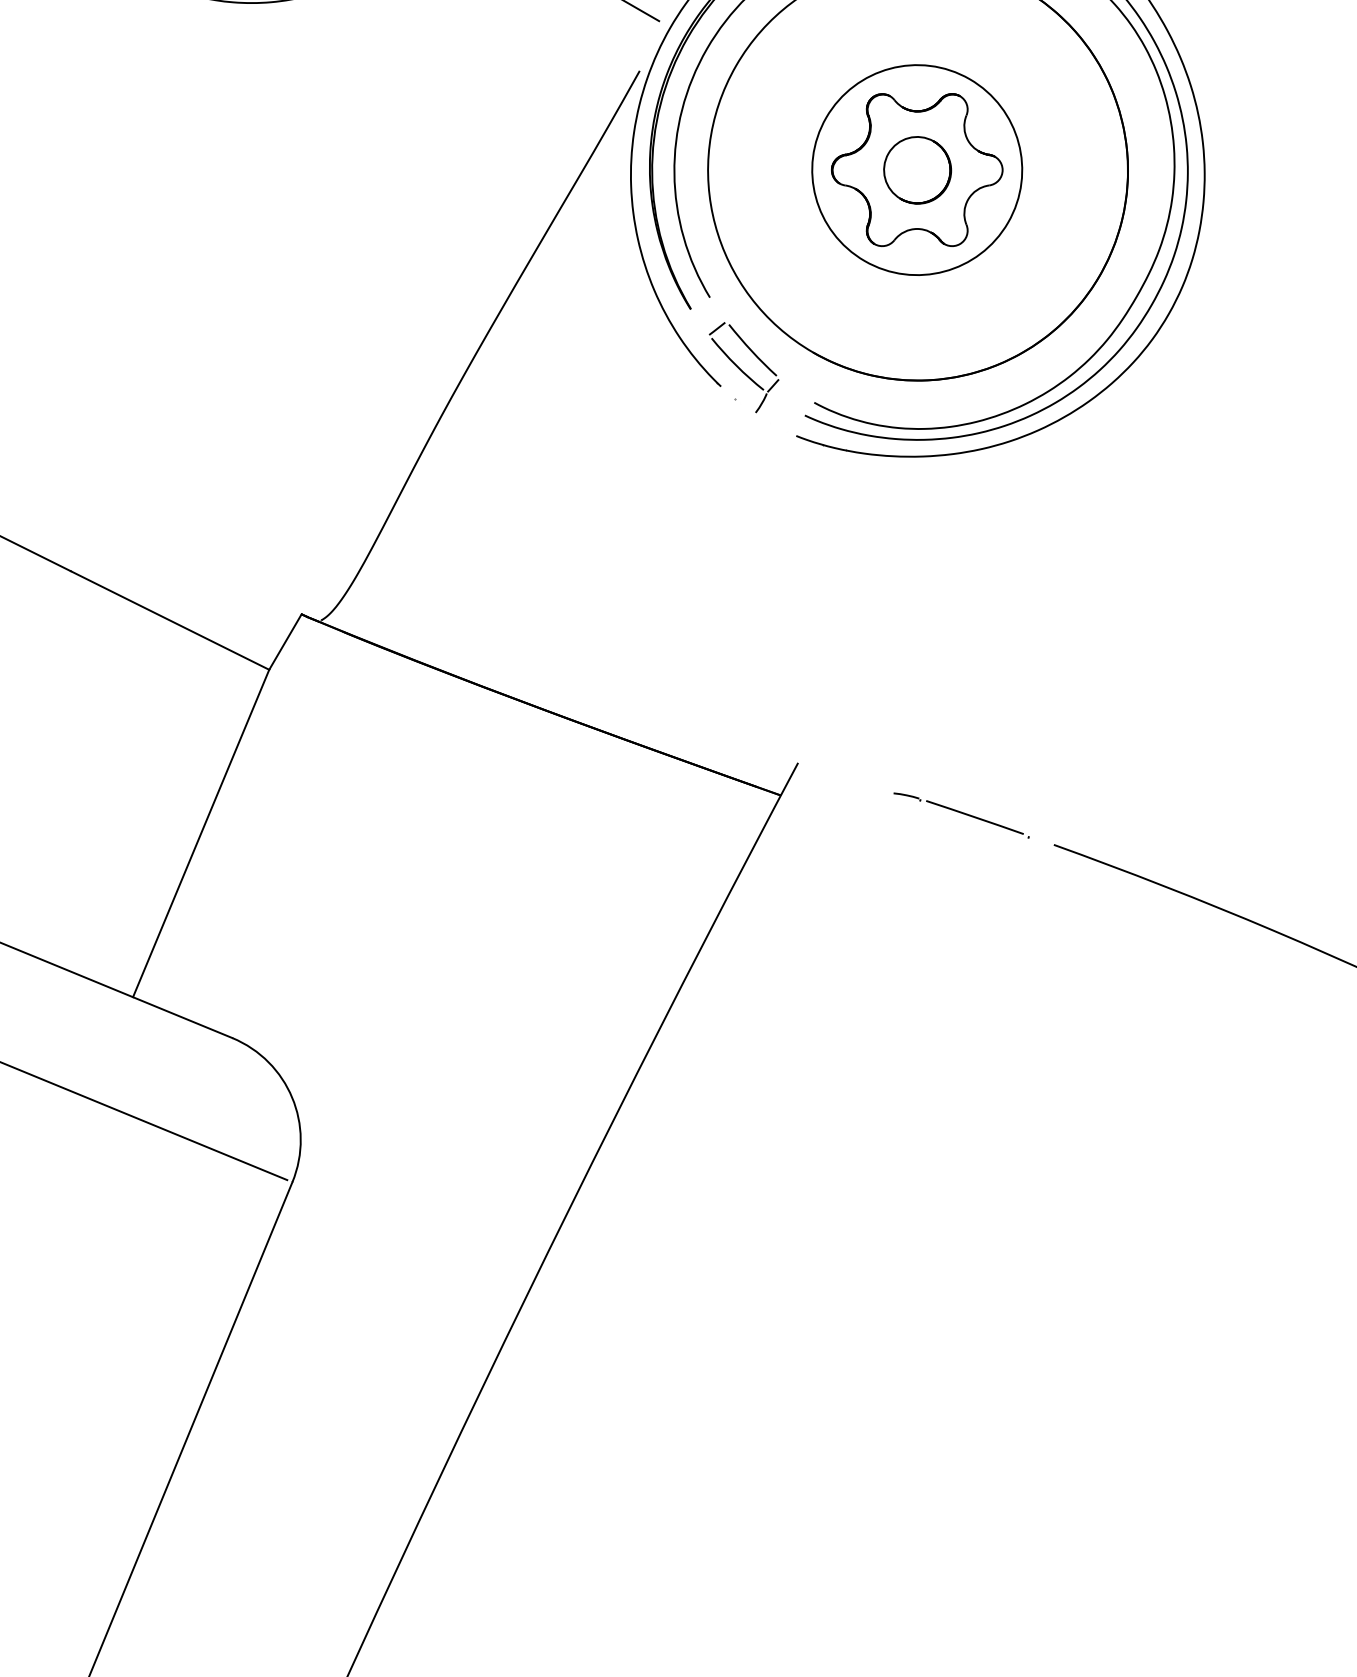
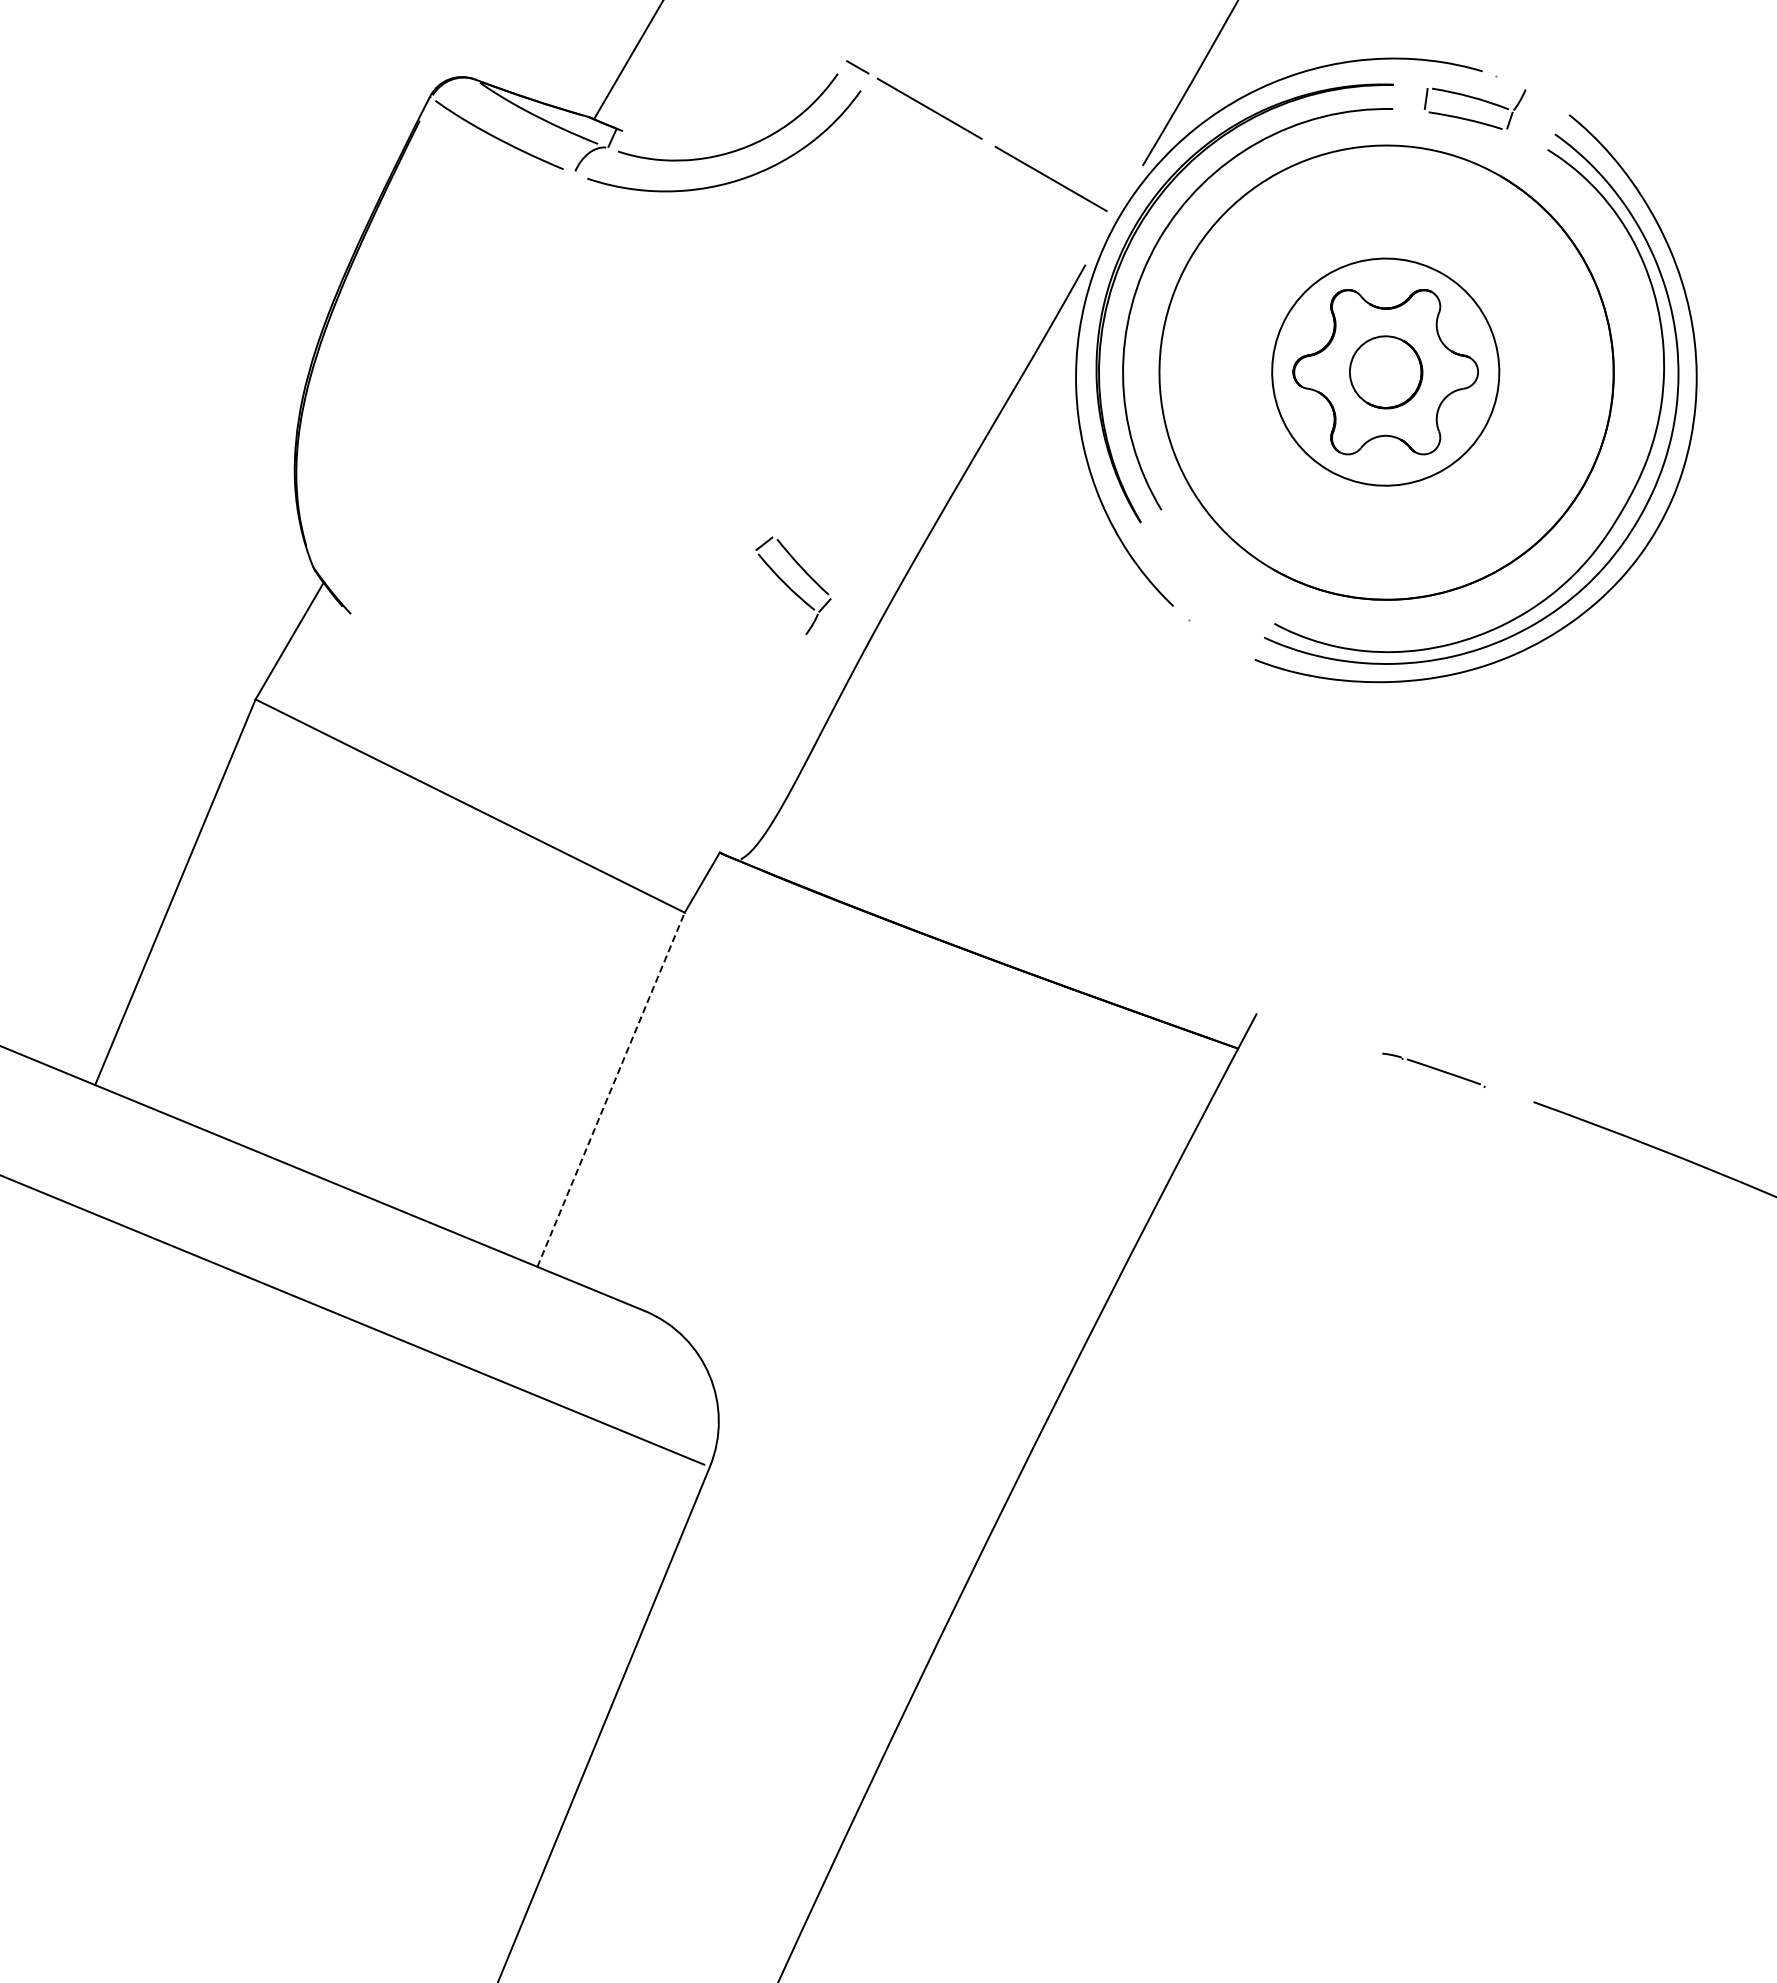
part: (744, 367) -> (793, 585), moved
part: (961, 815) -> (1433, 1070), size x0.7
line: (201, 833) -> (611, 1089), solid -> dashed

